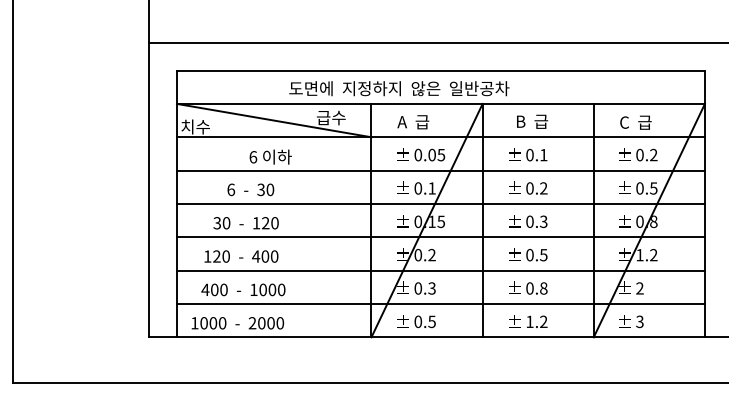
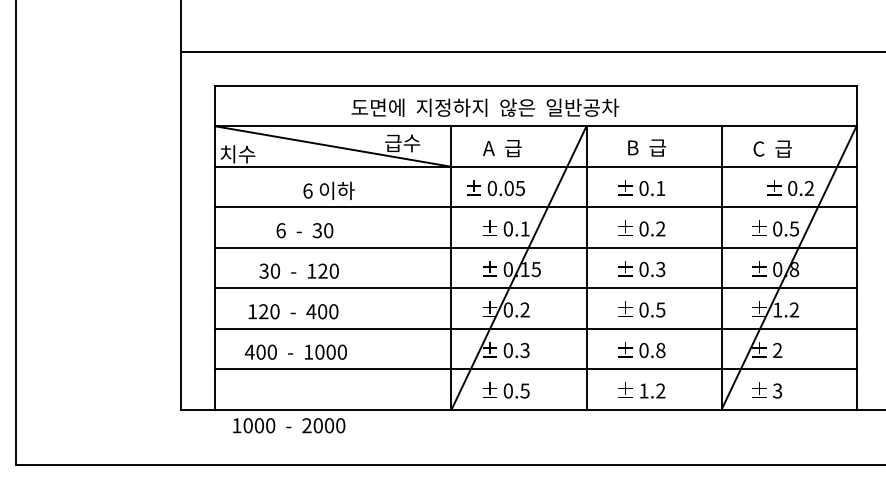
text: (420, 155) -> (495, 188), moved
text: (638, 155) -> (790, 188), moved
text: (238, 323) -> (289, 425), moved

